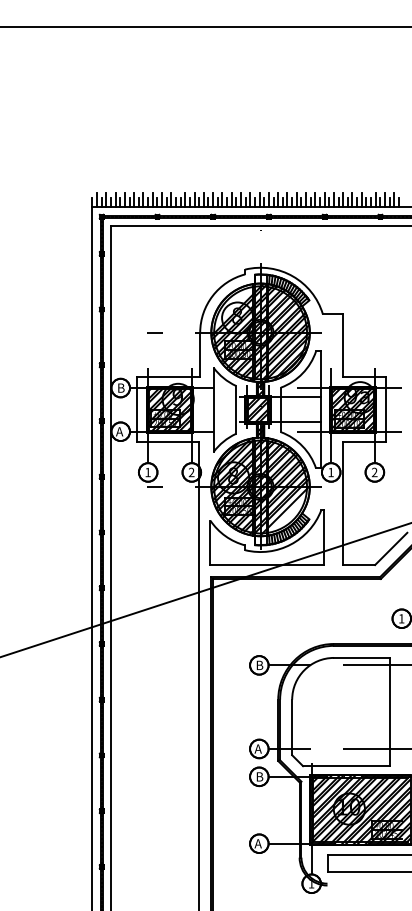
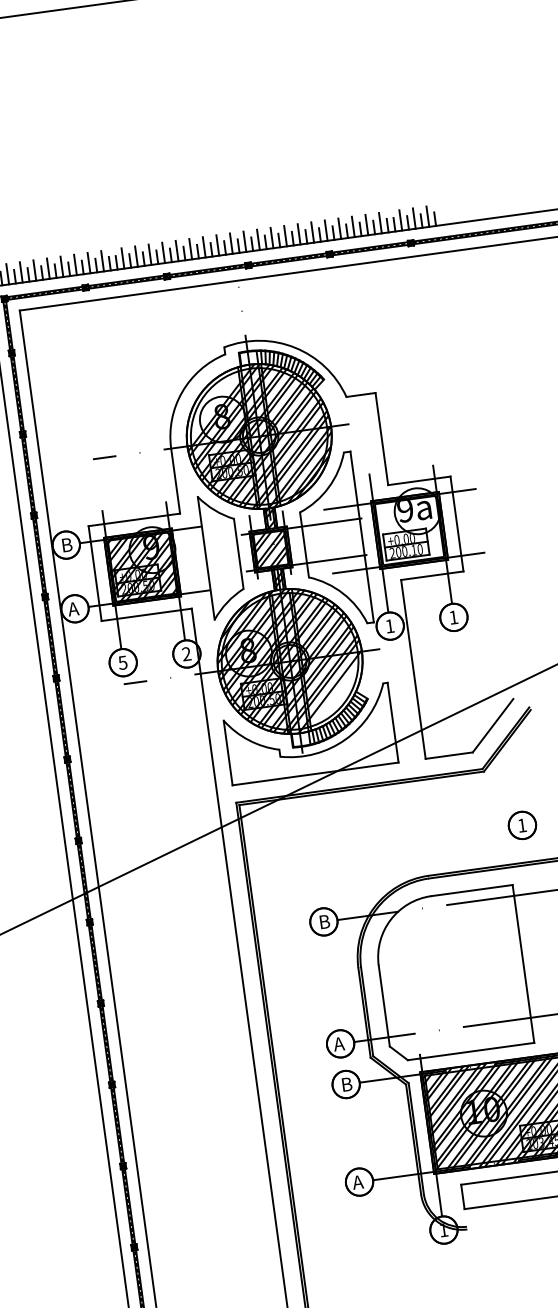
hatch: (352, 409) -> (408, 530), removed
text: (374, 471) -> (453, 616), 2 -> 1
text: (147, 472) -> (122, 662), 1 -> 5

